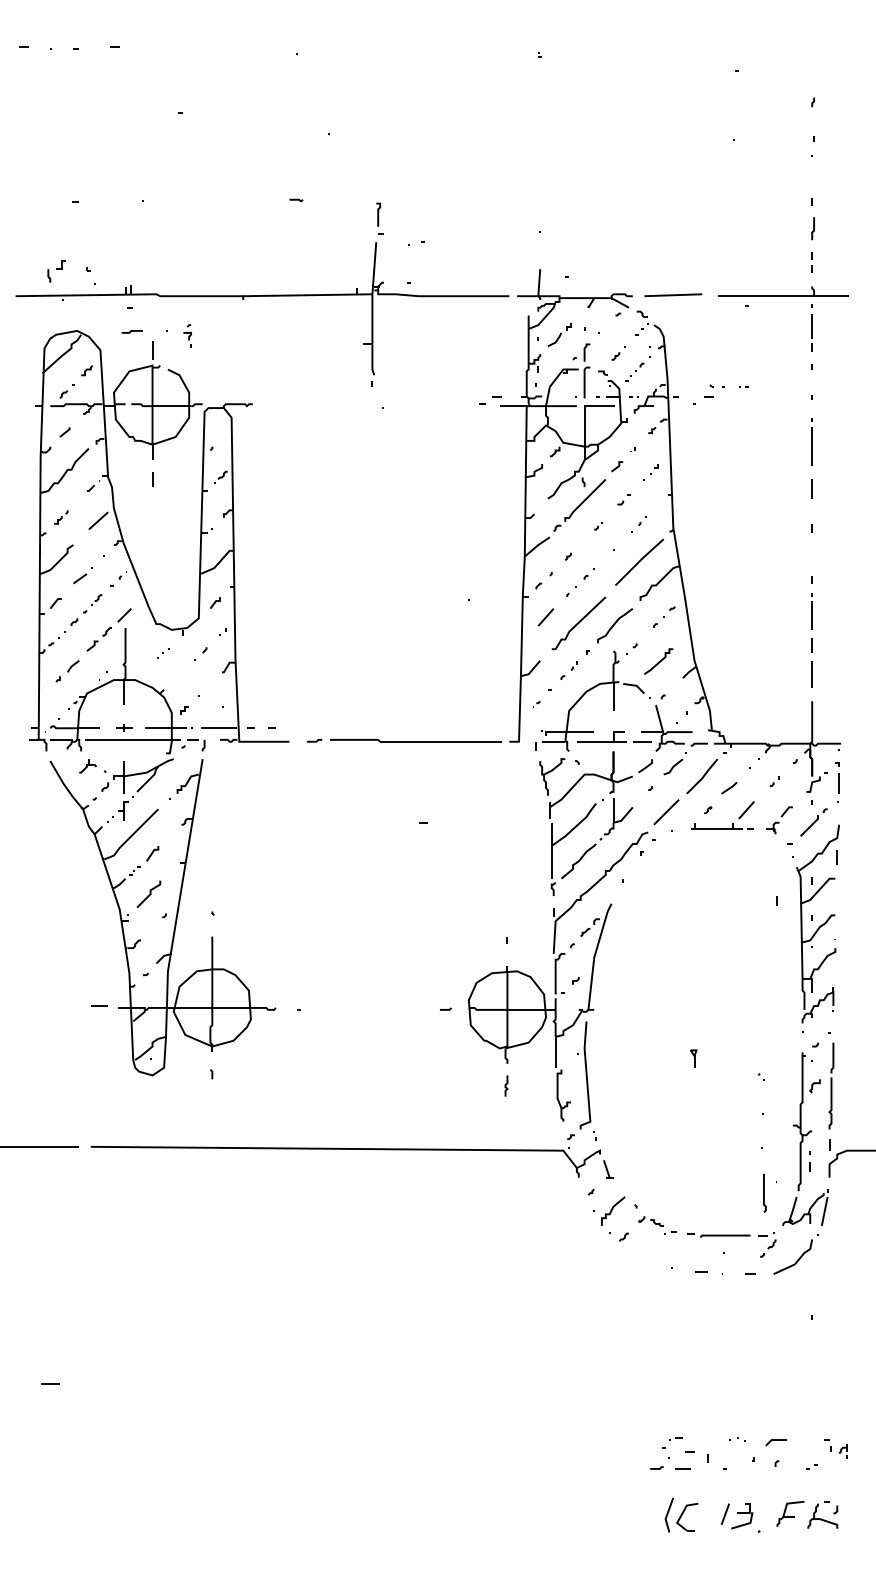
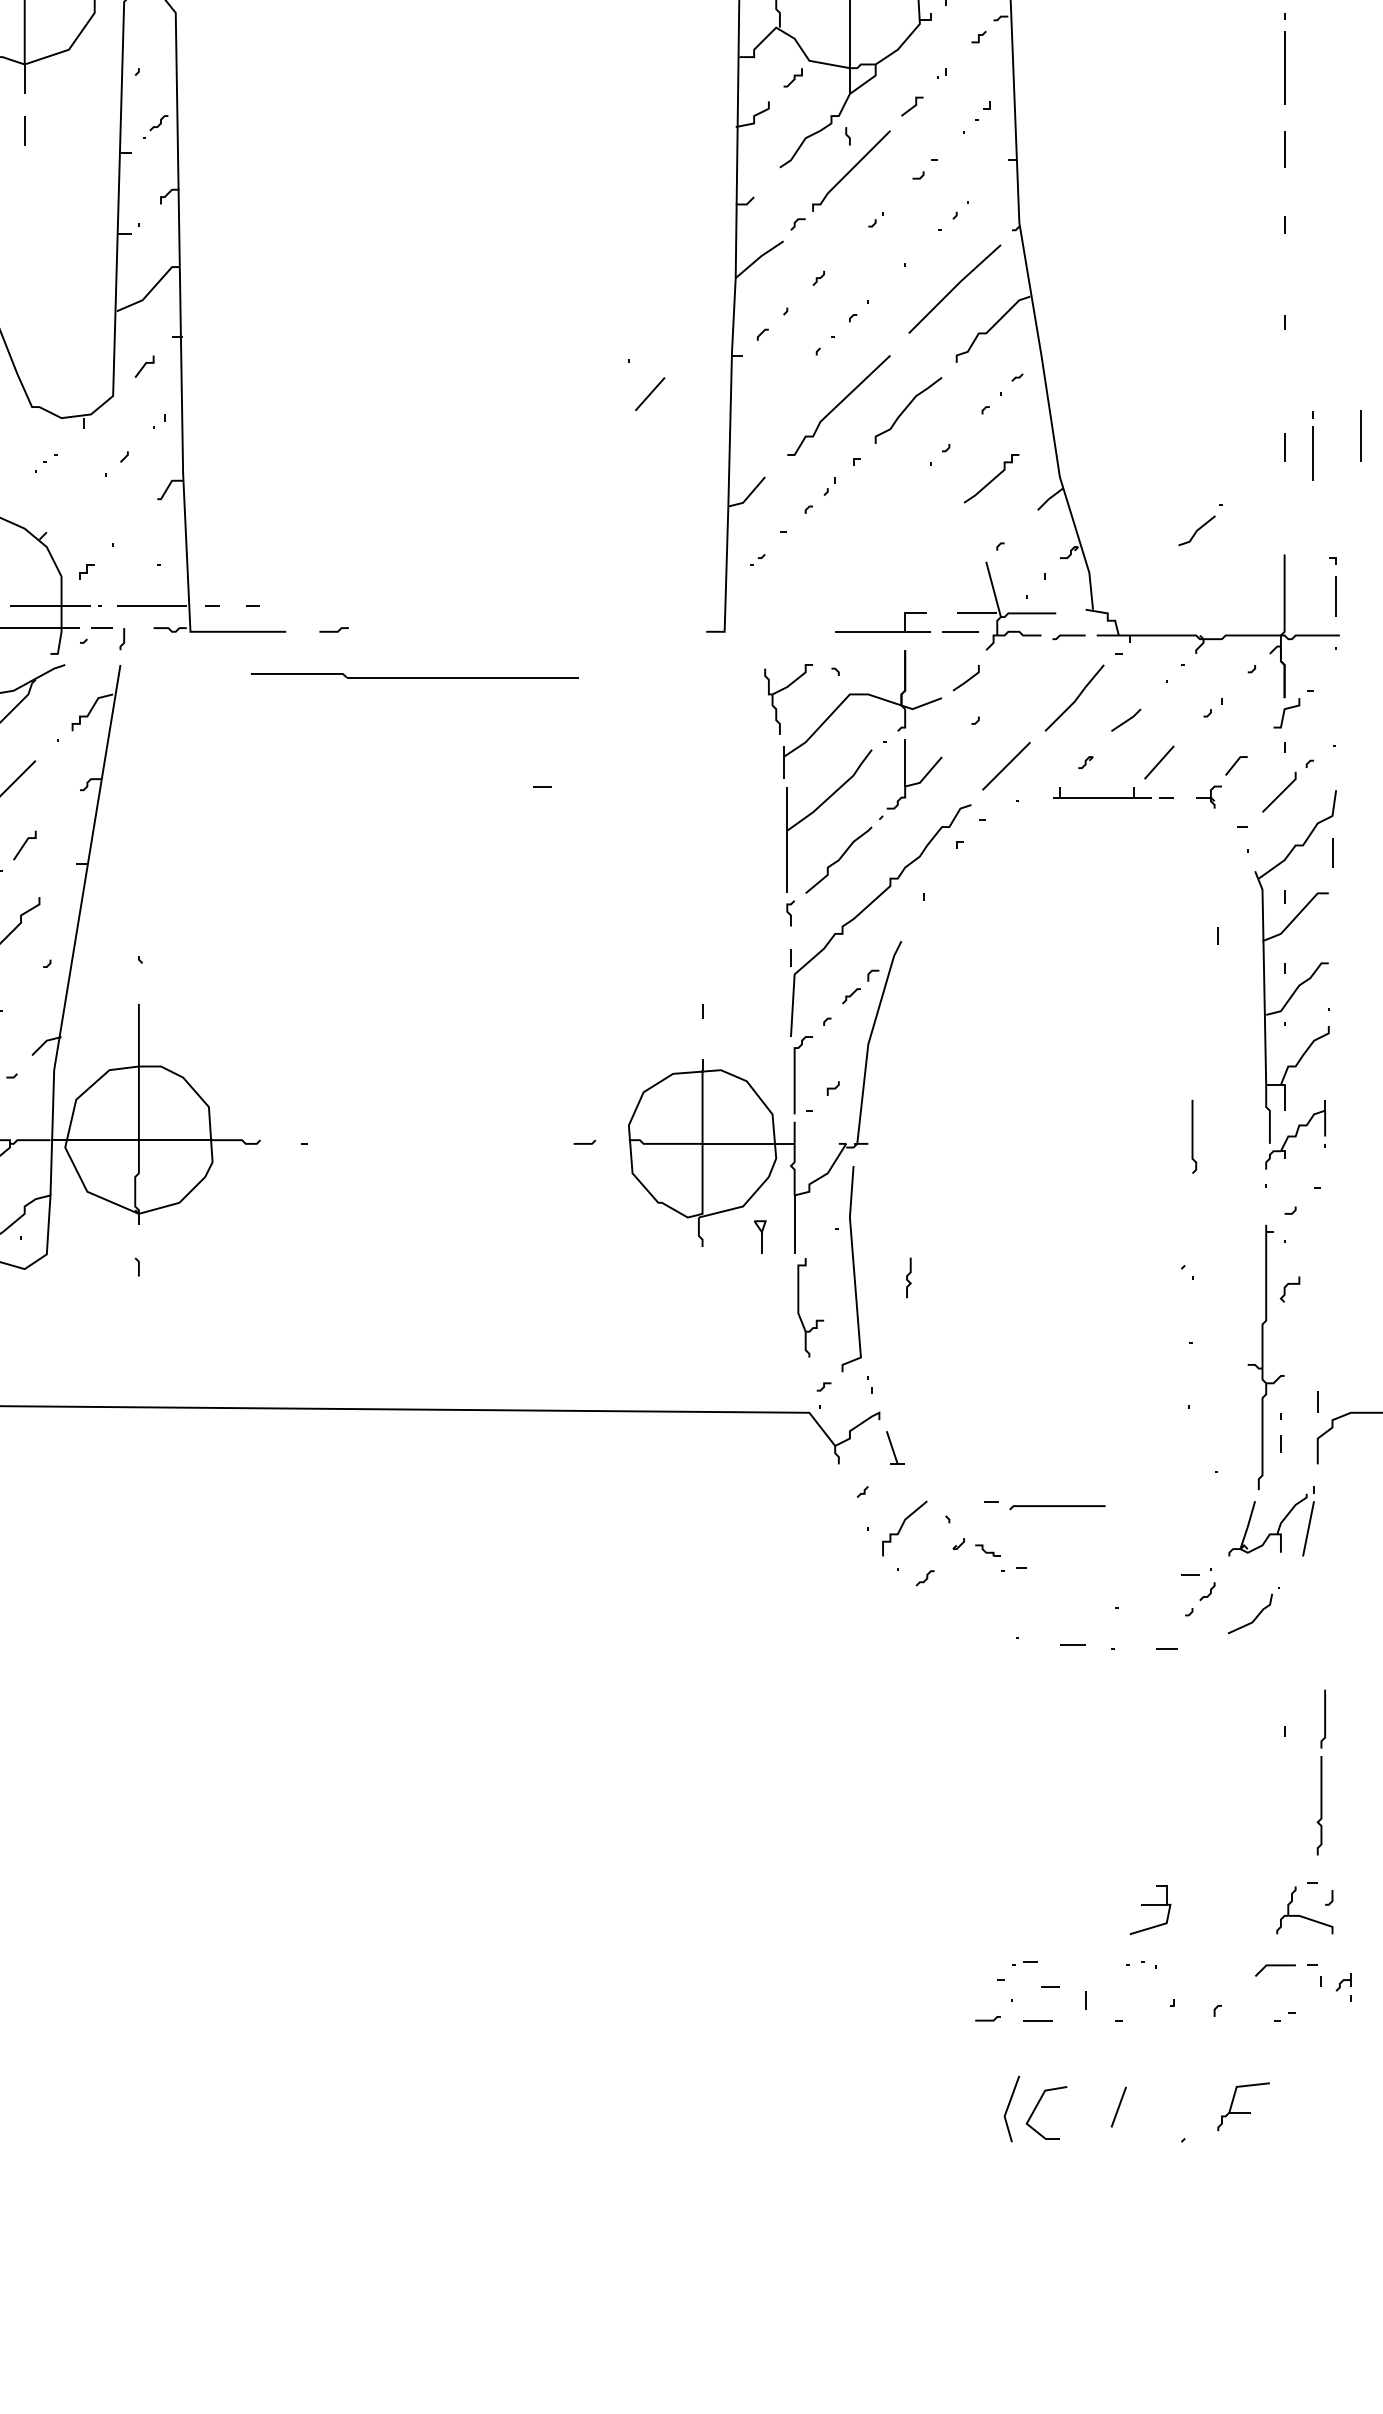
line: (811, 611) -> (1311, 446), moved
line: (545, 617) -> (649, 394), moved
line: (811, 674) -> (1359, 436), moved
part: (586, 693) -> (853, 539), removed
part: (415, 740) -> (414, 675), moved
part: (674, 763) -> (1199, 524), moved
part: (837, 777) -> (1332, 585), moved
part: (693, 1058) -> (759, 1236), moved
curve: (506, 1085) -> (908, 1276), moved
part: (831, 1085) -> (1321, 1771), moved
line: (764, 1192) -> (1193, 1135), moved
part: (718, 1235) -> (1044, 1506), moved
part: (795, 1254) -> (1252, 1611), size x0.6
line: (776, 1440) -> (1275, 1966), moved
part: (822, 1514) -> (1304, 1907), moved
part: (742, 1516) -> (1151, 1910), moved

